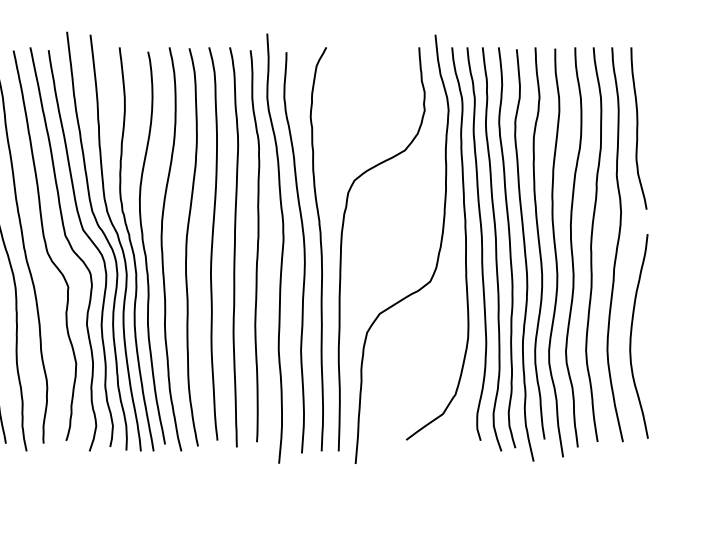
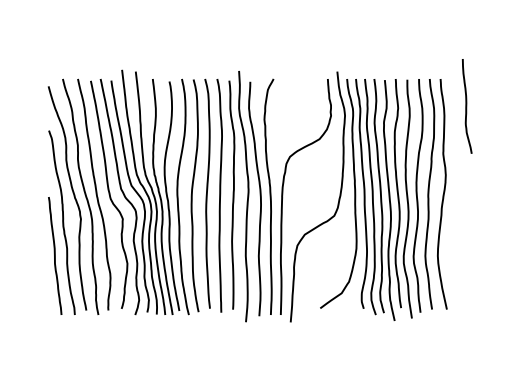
curve: (639, 128) -> (467, 106), moved
curve: (632, 335) -> (452, 247), removed

